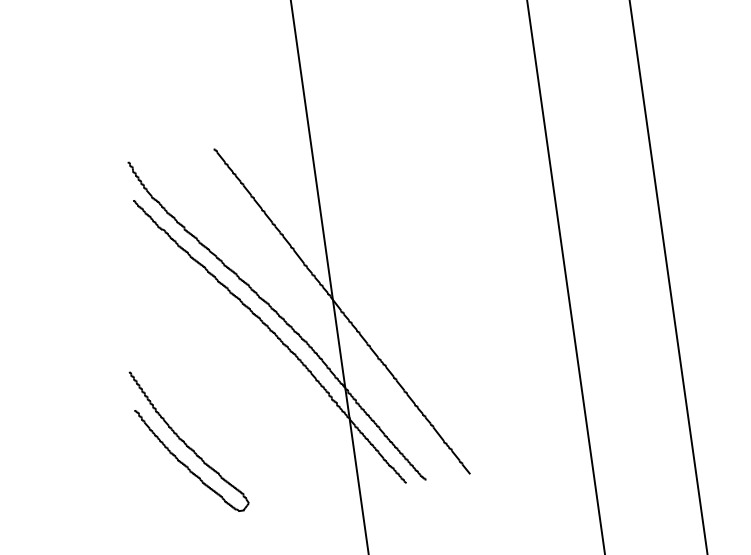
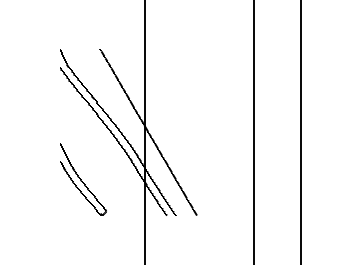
part: (190, 441) -> (83, 179), moved

